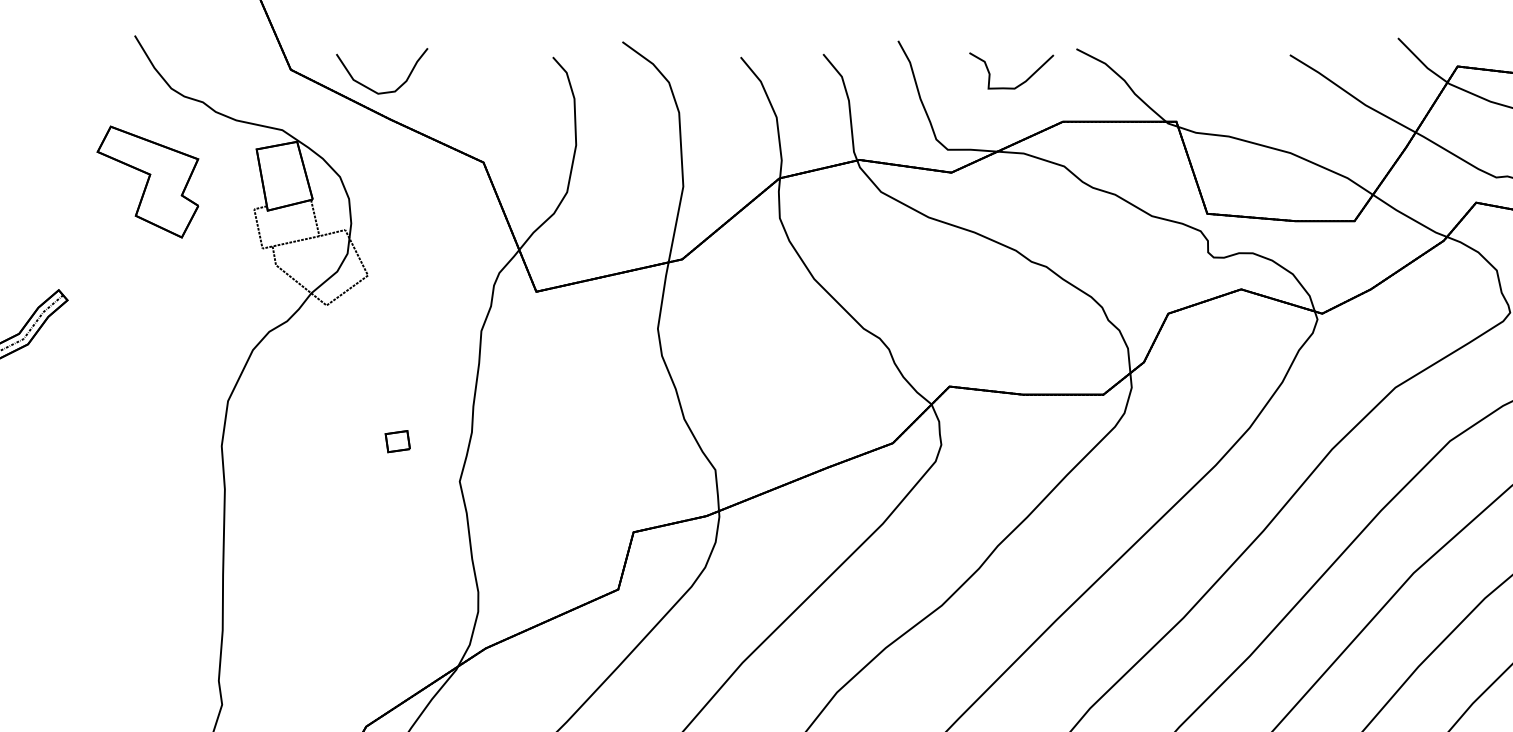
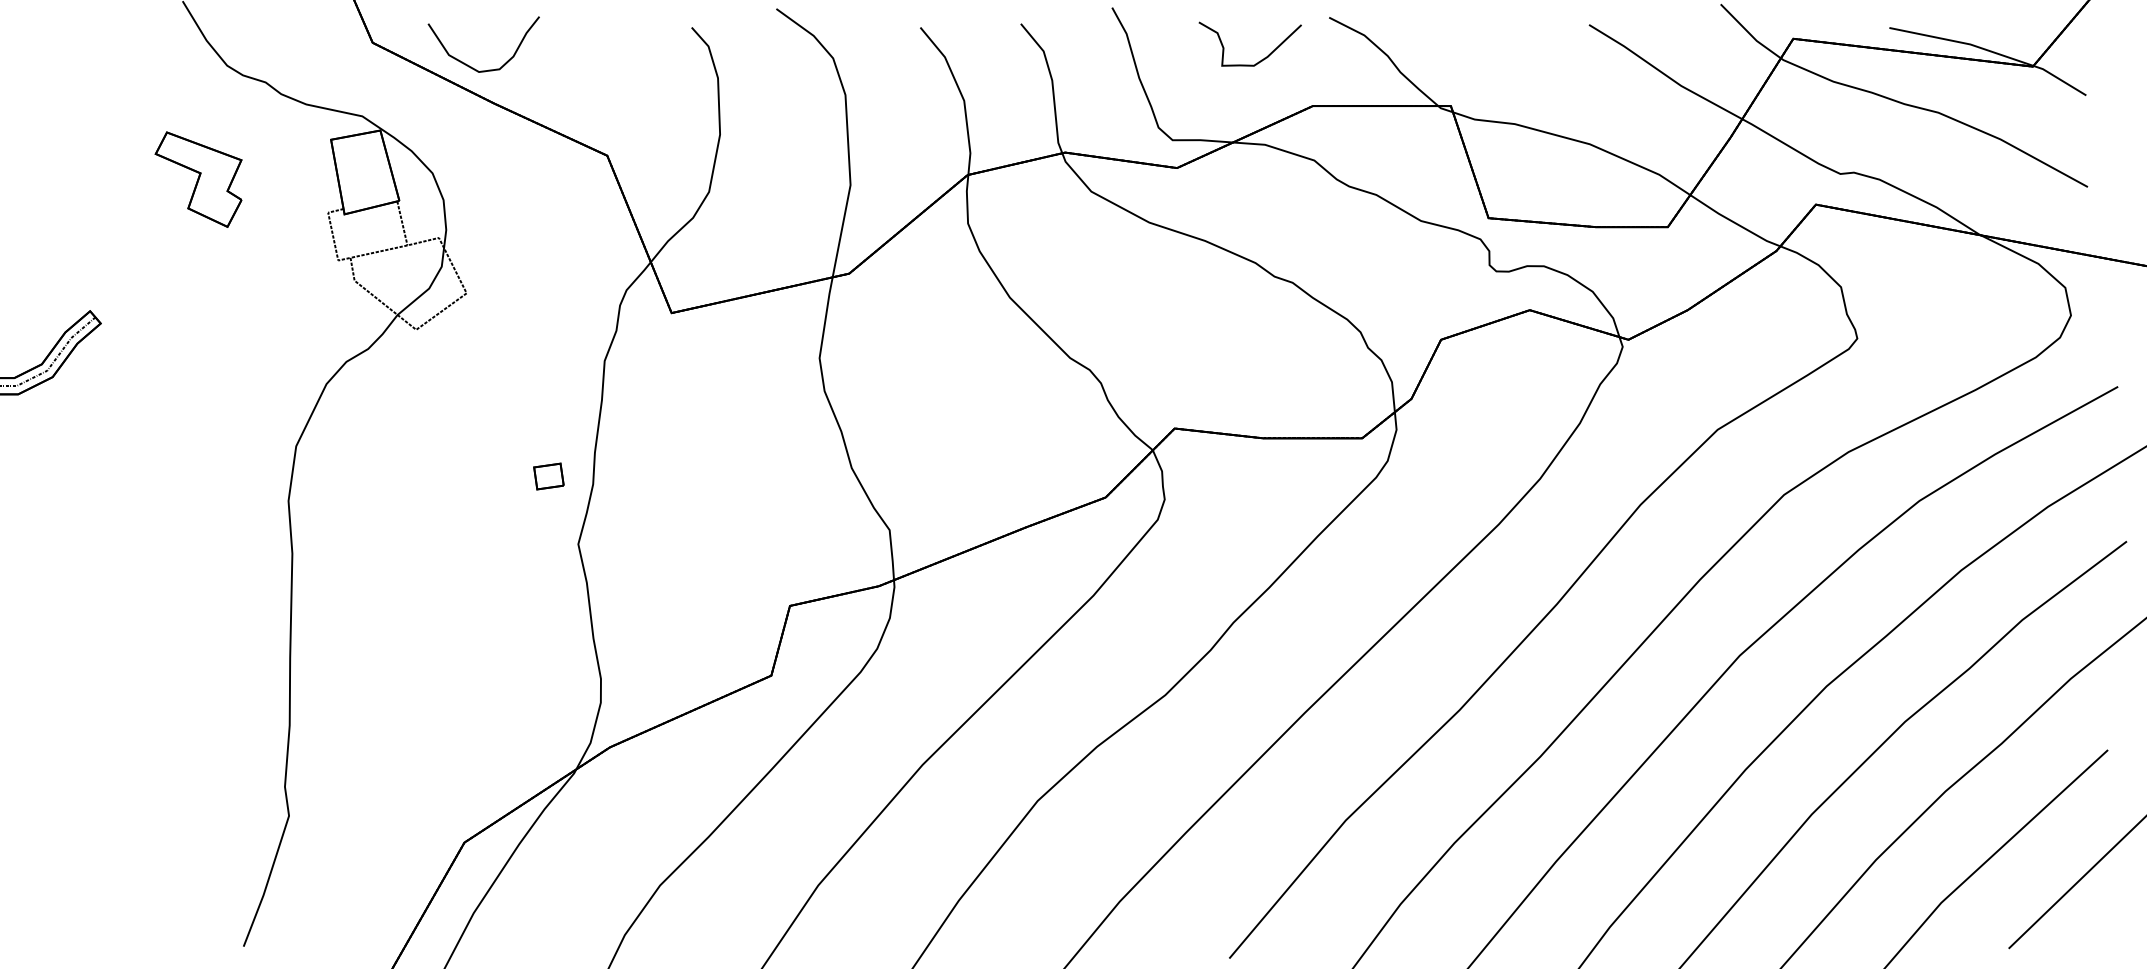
part: (147, 182) -> (198, 179), size x0.7
part: (397, 441) -> (548, 476), moved

